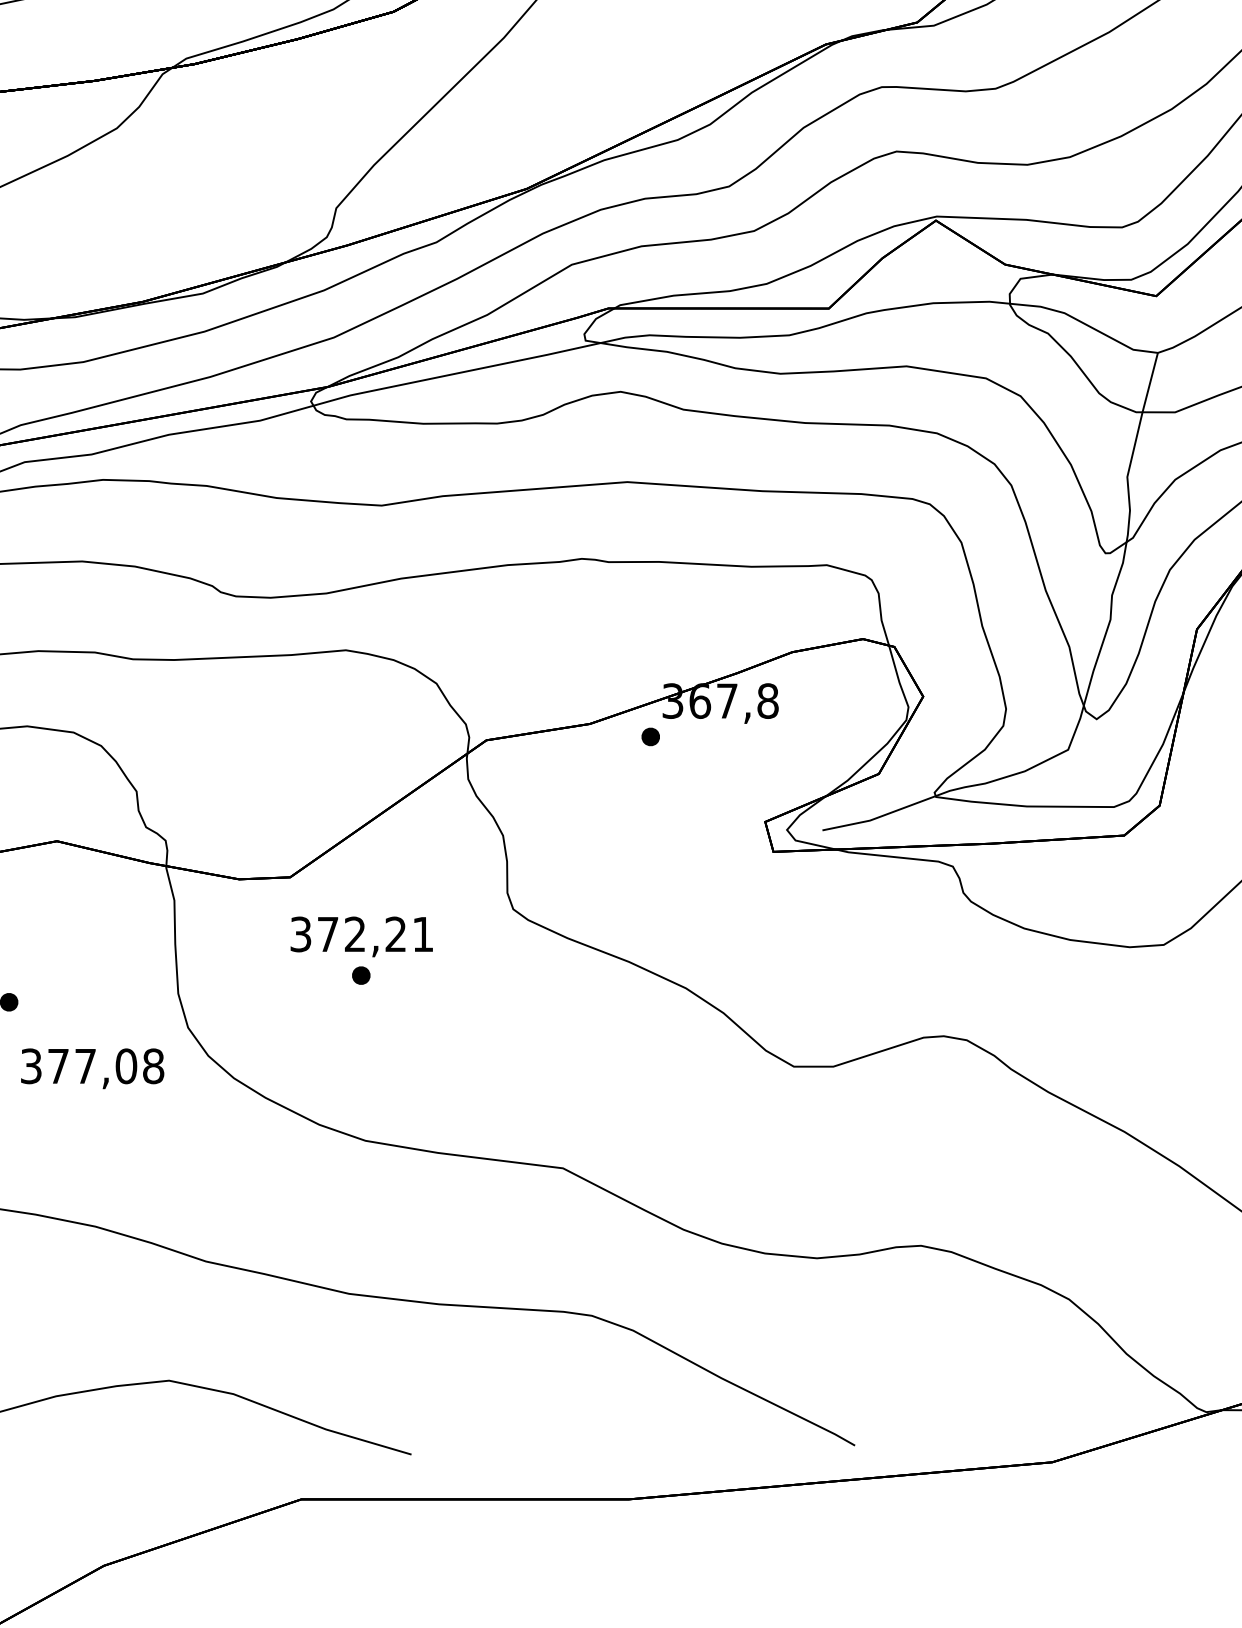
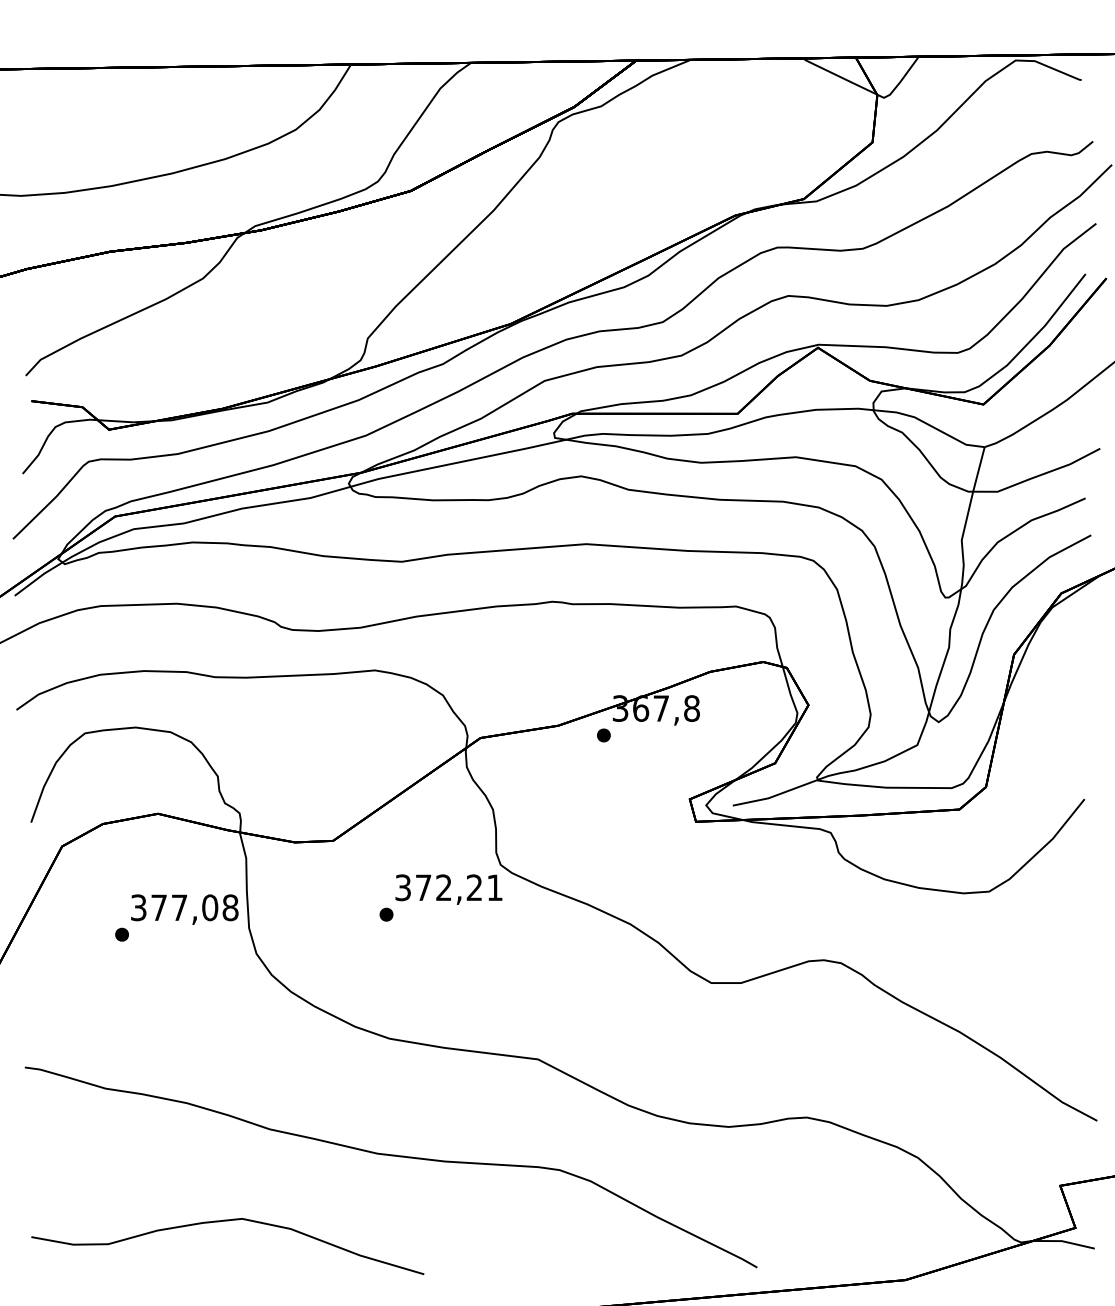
text: (361, 936) -> (448, 889), moved
text: (92, 1068) -> (184, 909), moved

